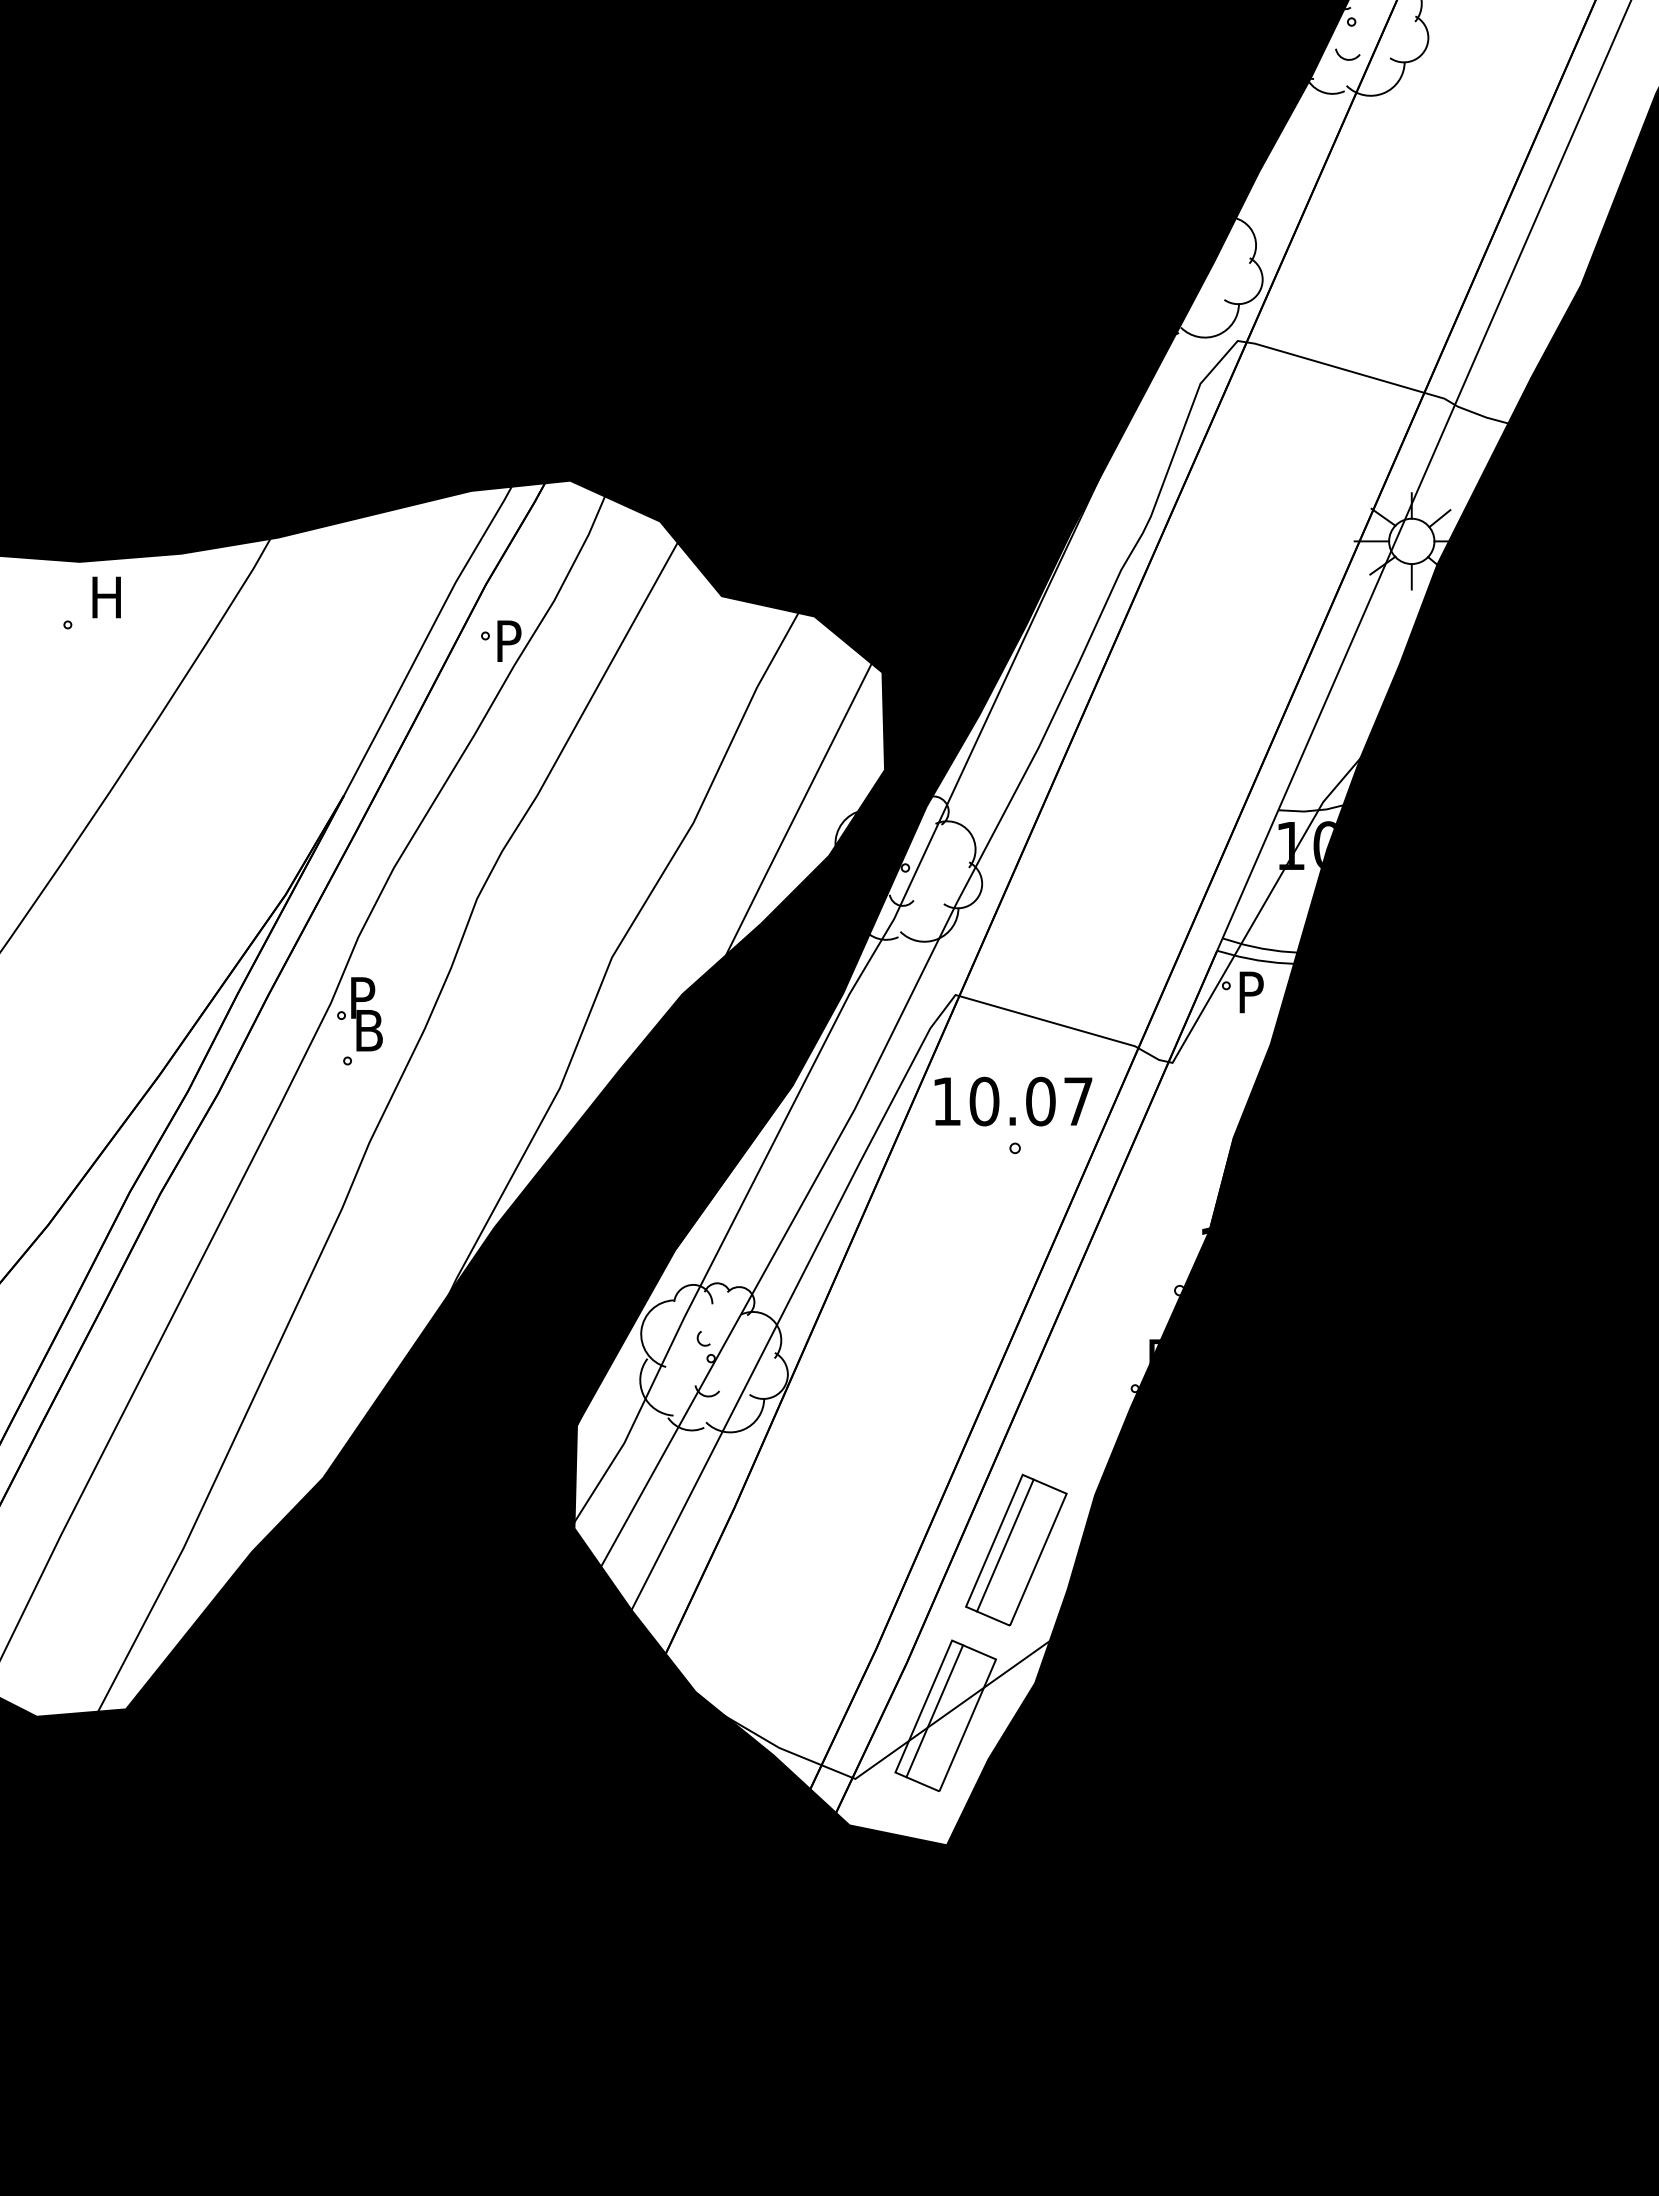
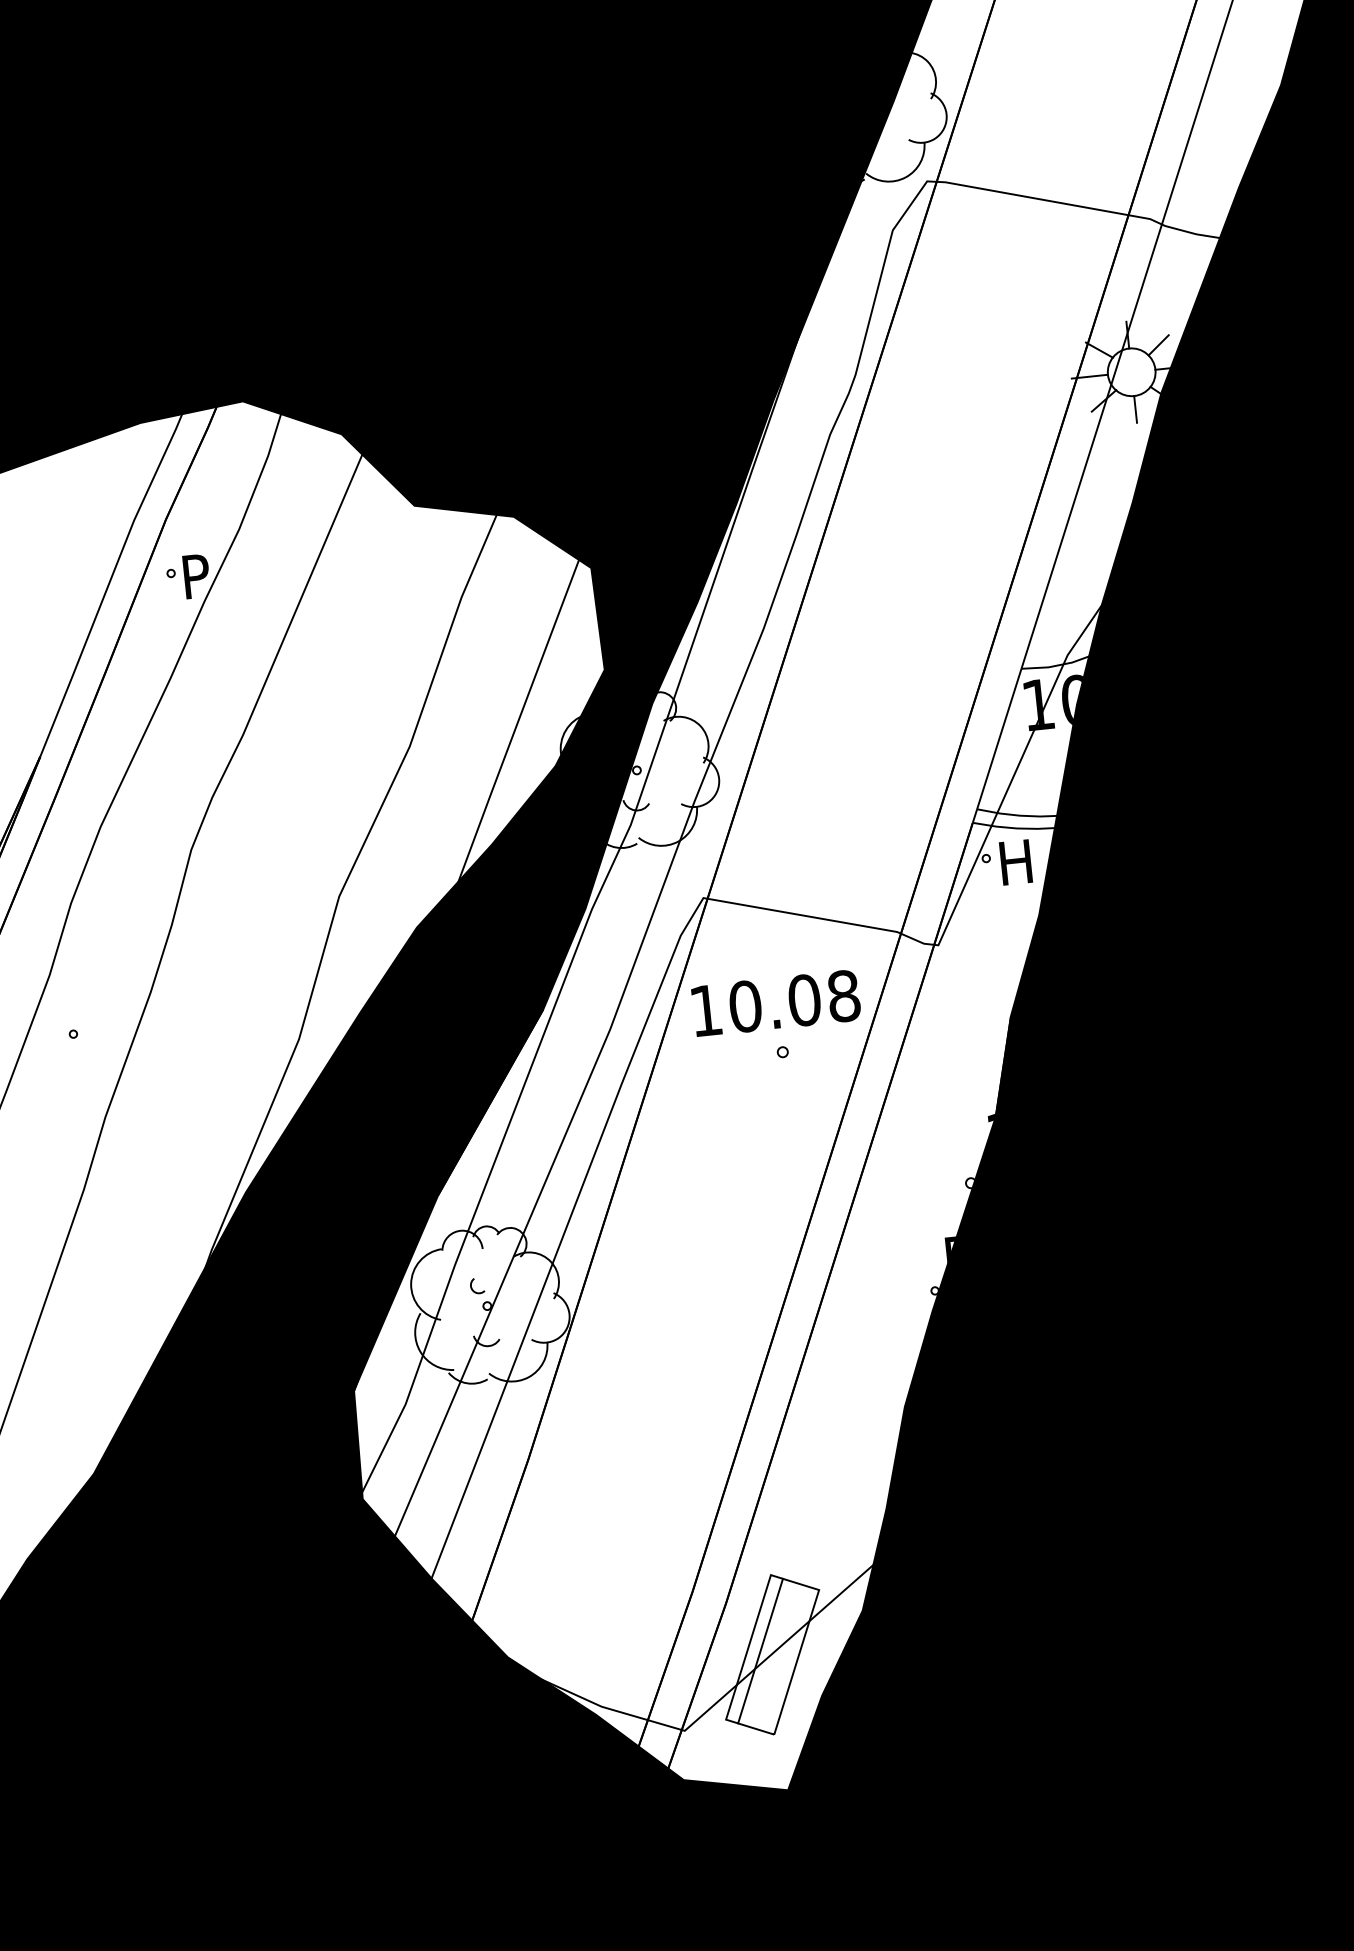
text: (1256, 992) -> (1018, 862), P -> H
part: (359, 1014) -> (80, 984), removed
text: (1078, 1101) -> (844, 996), 10.07 -> 10.08
part: (1016, 1549) -> (828, 1472), removed

